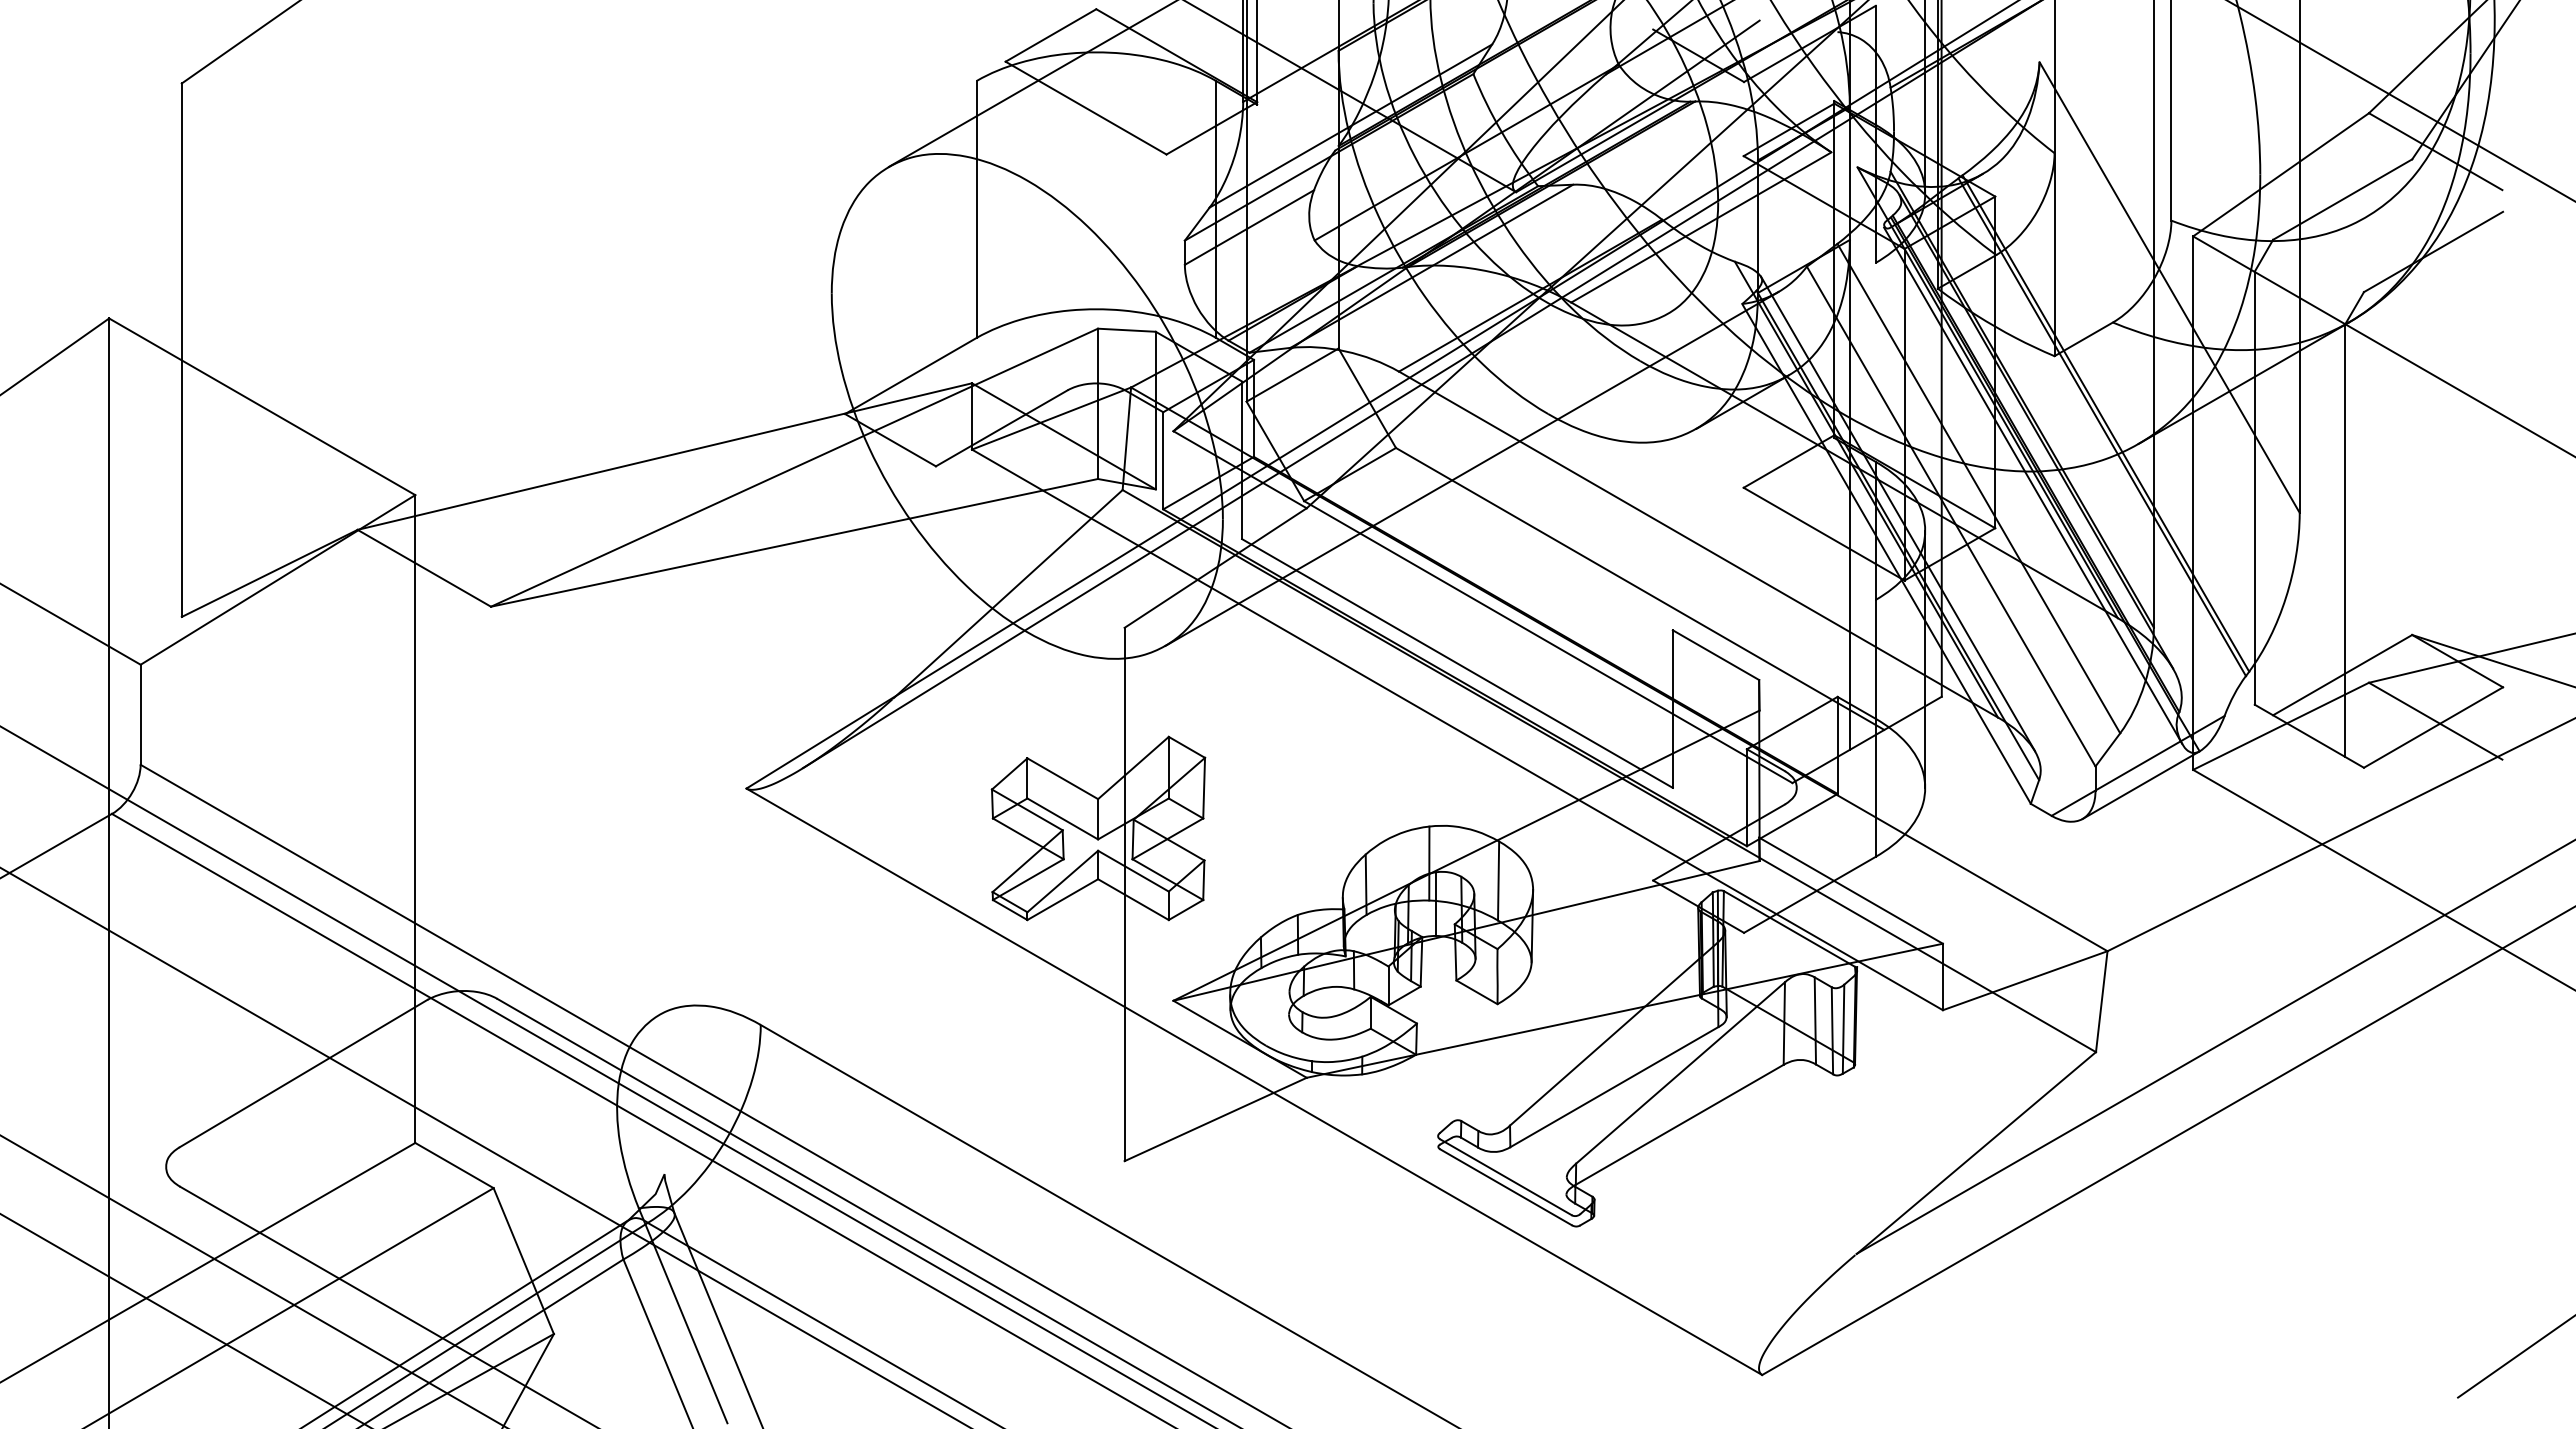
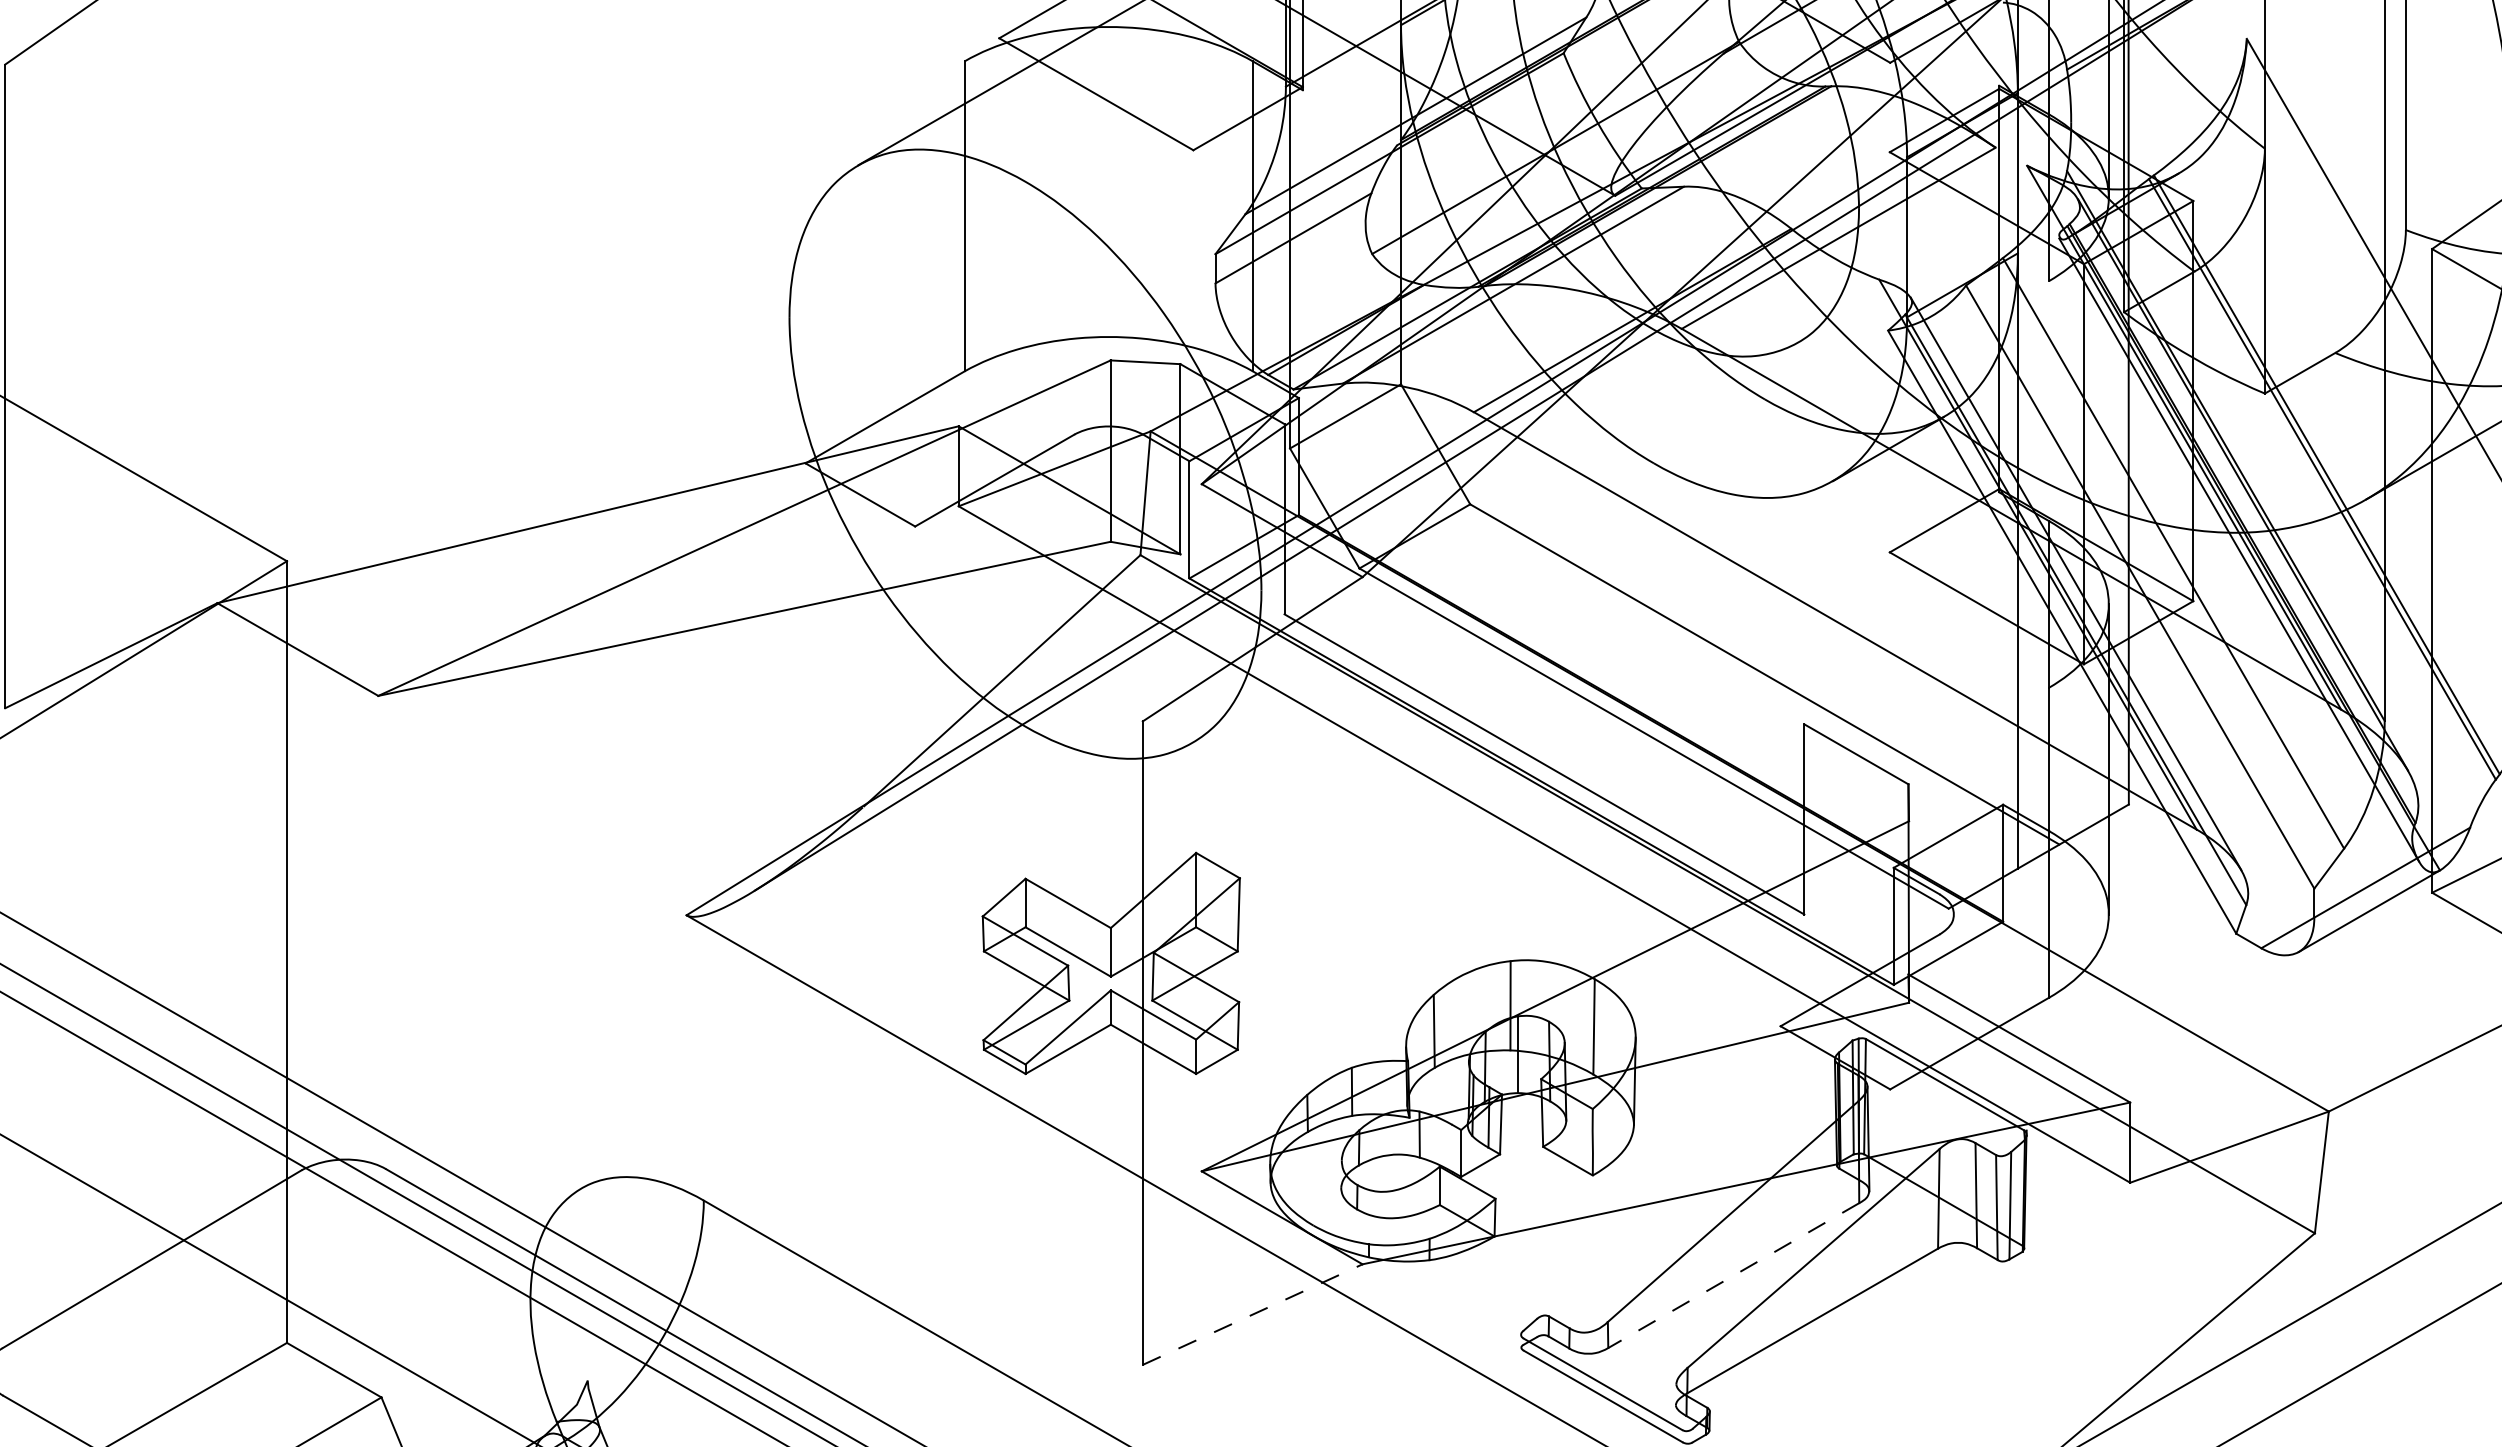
line: (1471, 468) -> (1561, 529), removed
line: (1613, 1087) -> (1732, 1276), solid -> dashed
line: (1216, 1119) -> (1253, 1314), solid -> dashed

